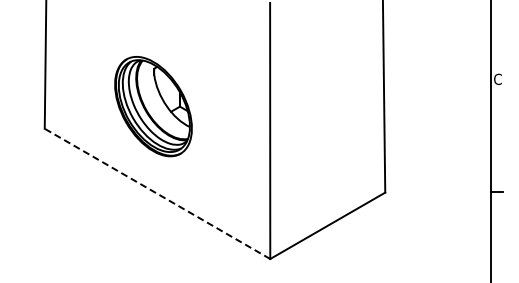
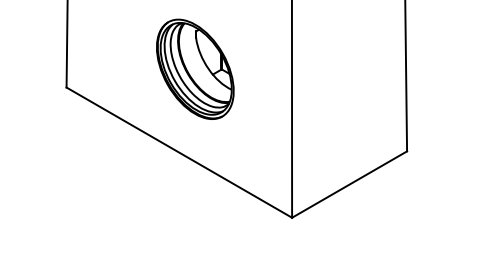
part: (153, 106) -> (195, 69), moved
line: (157, 193) -> (179, 152), dashed -> solid

